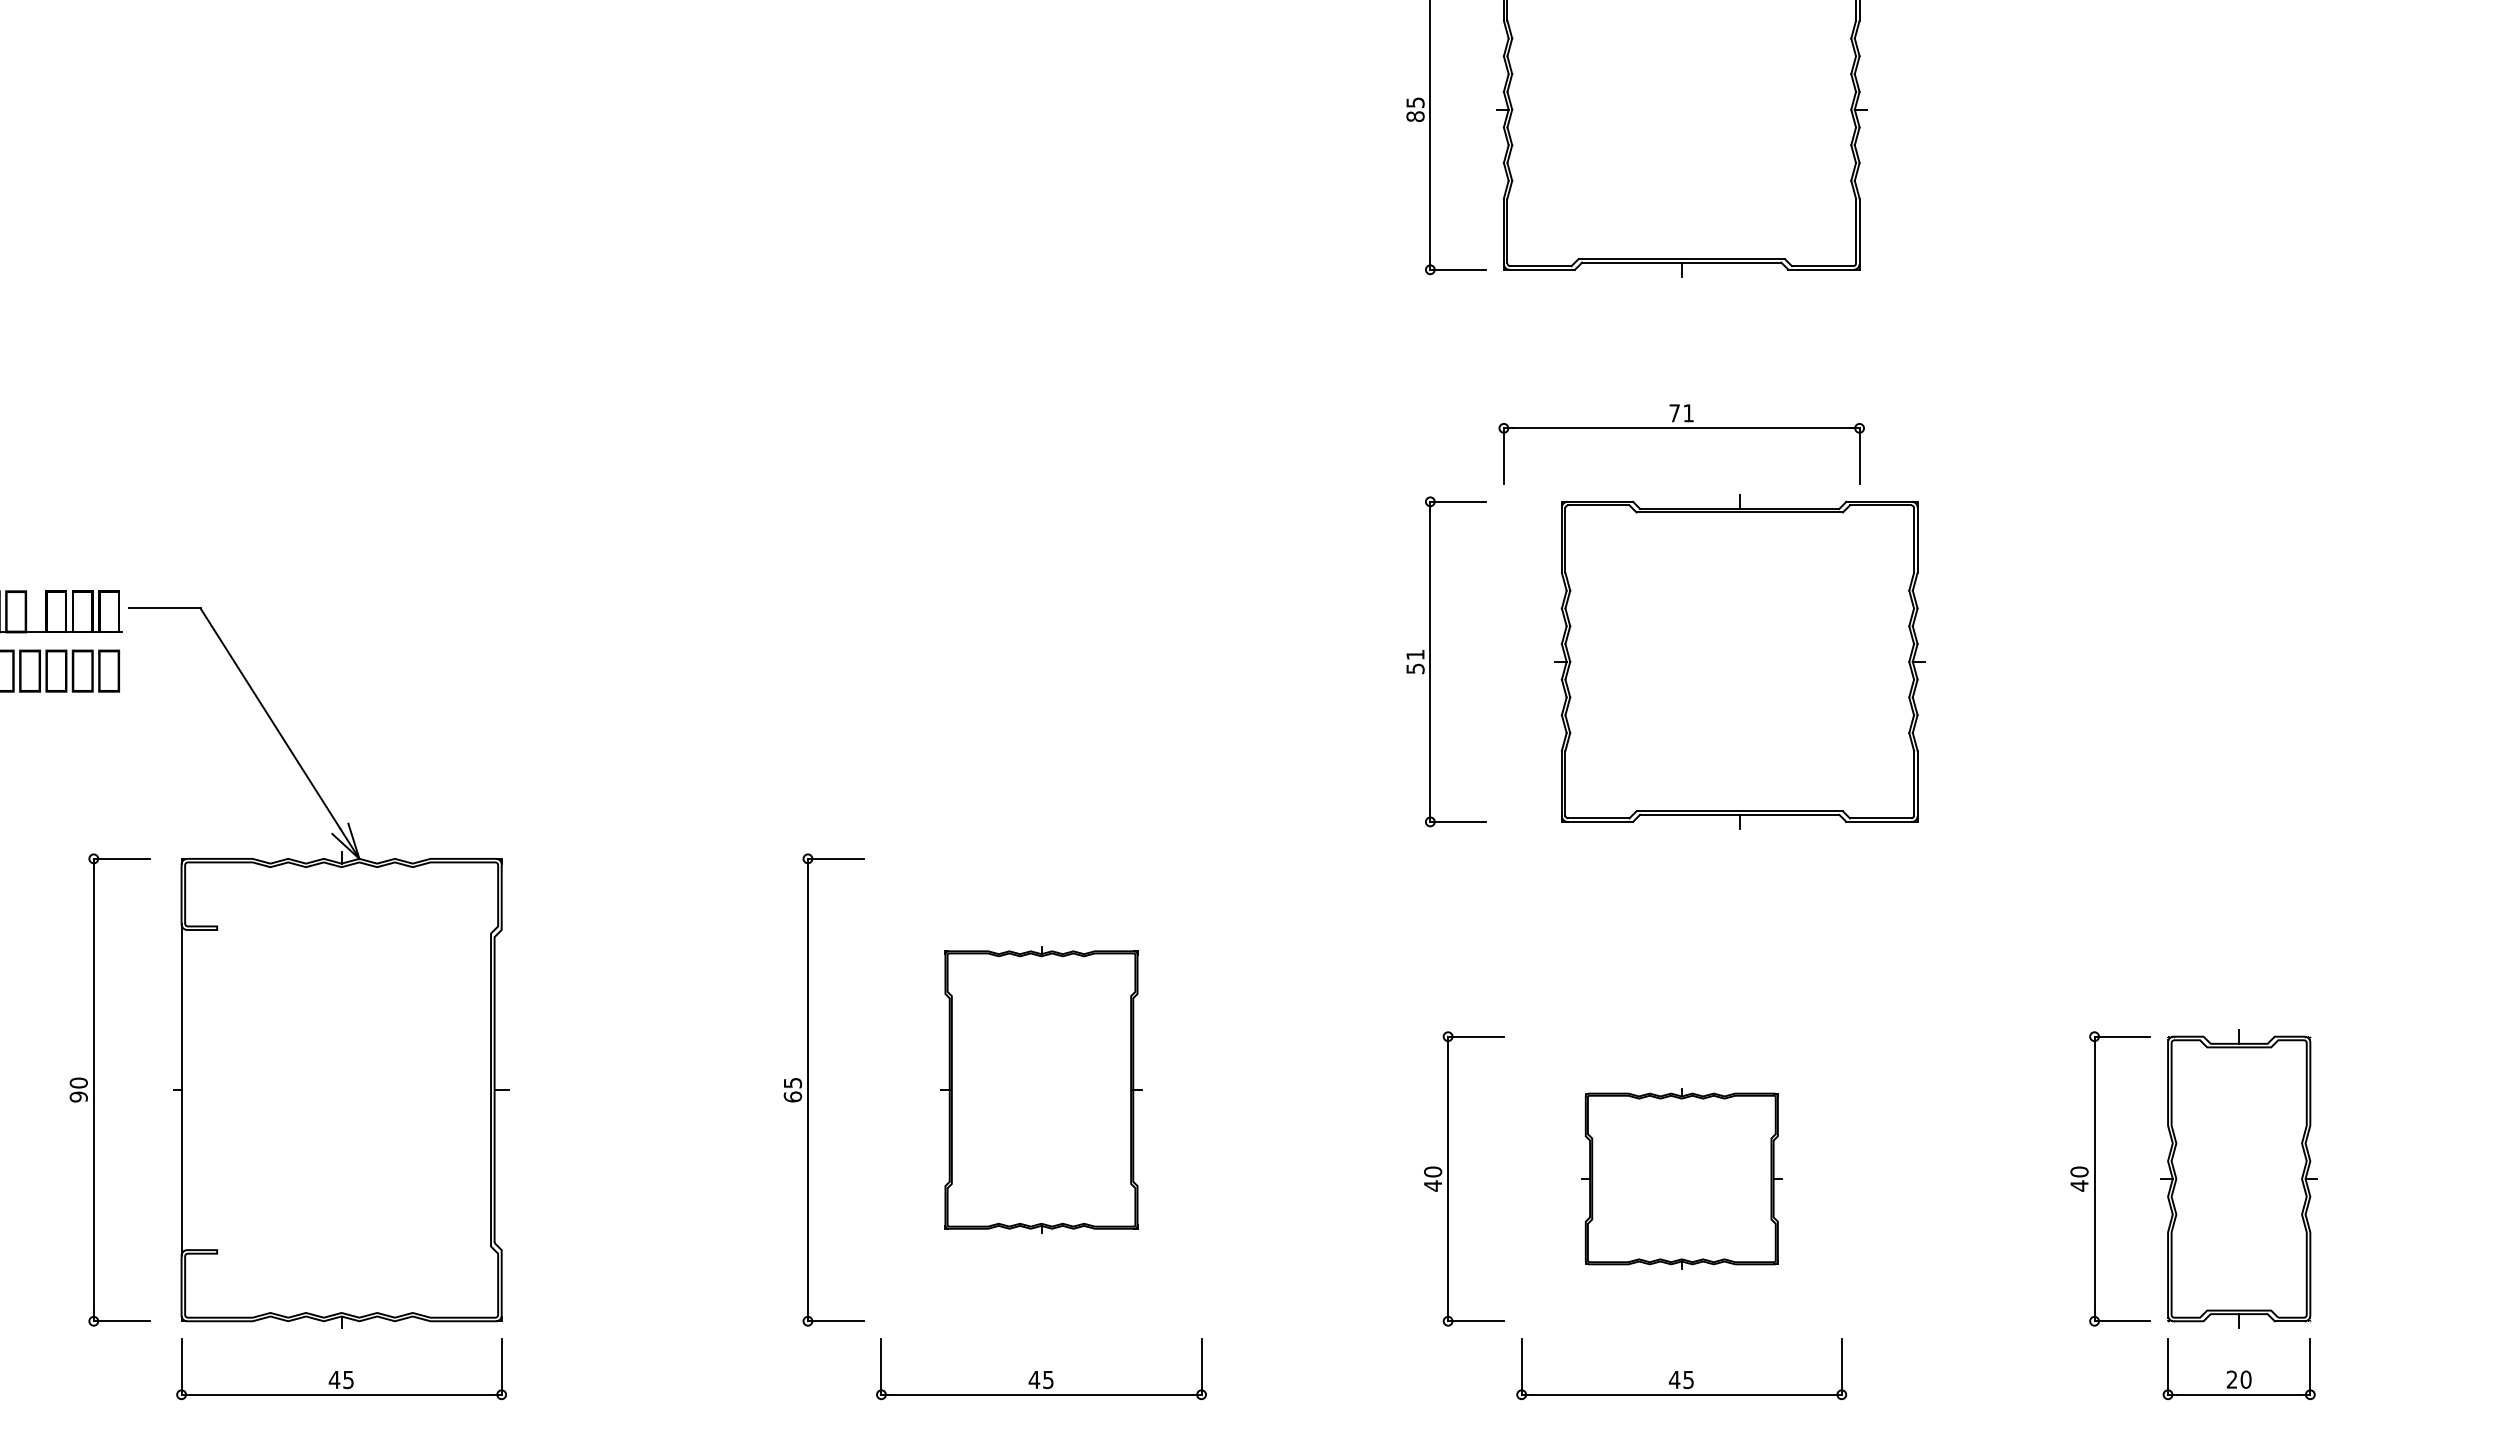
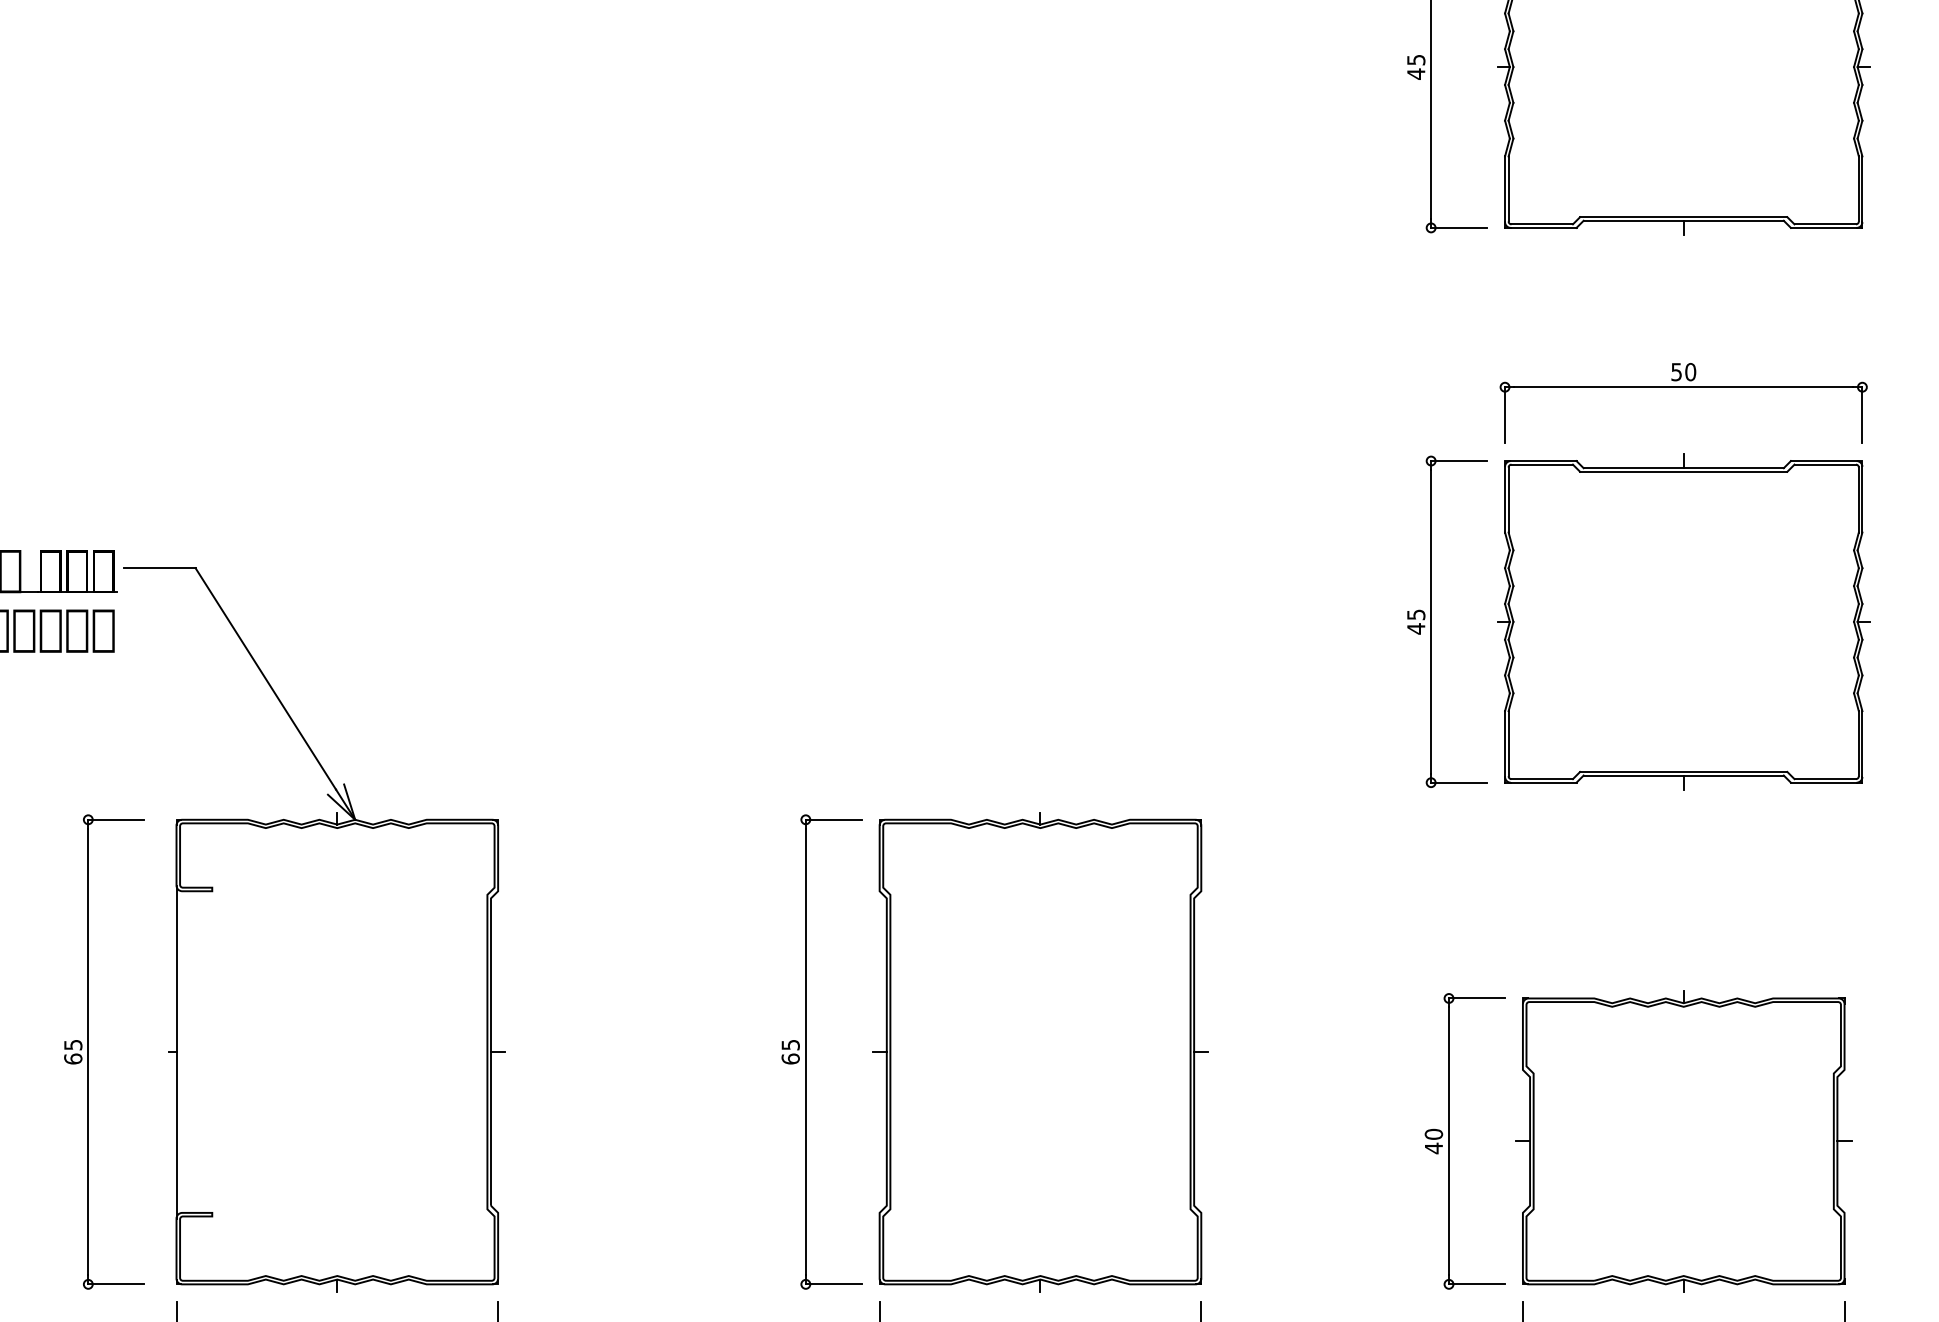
text: (1415, 116) -> (1416, 73), 85 -> 45
text: (1681, 413) -> (1683, 372), 71 -> 50
text: (1415, 661) -> (1416, 621), 51 -> 45
part: (1739, 661) -> (1683, 621), moved
text: (78, 1089) -> (72, 1051), 90 -> 65
part: (1041, 1089) -> (1040, 1051), size x1.67
part: (1681, 1178) -> (1683, 1140), size x1.67

